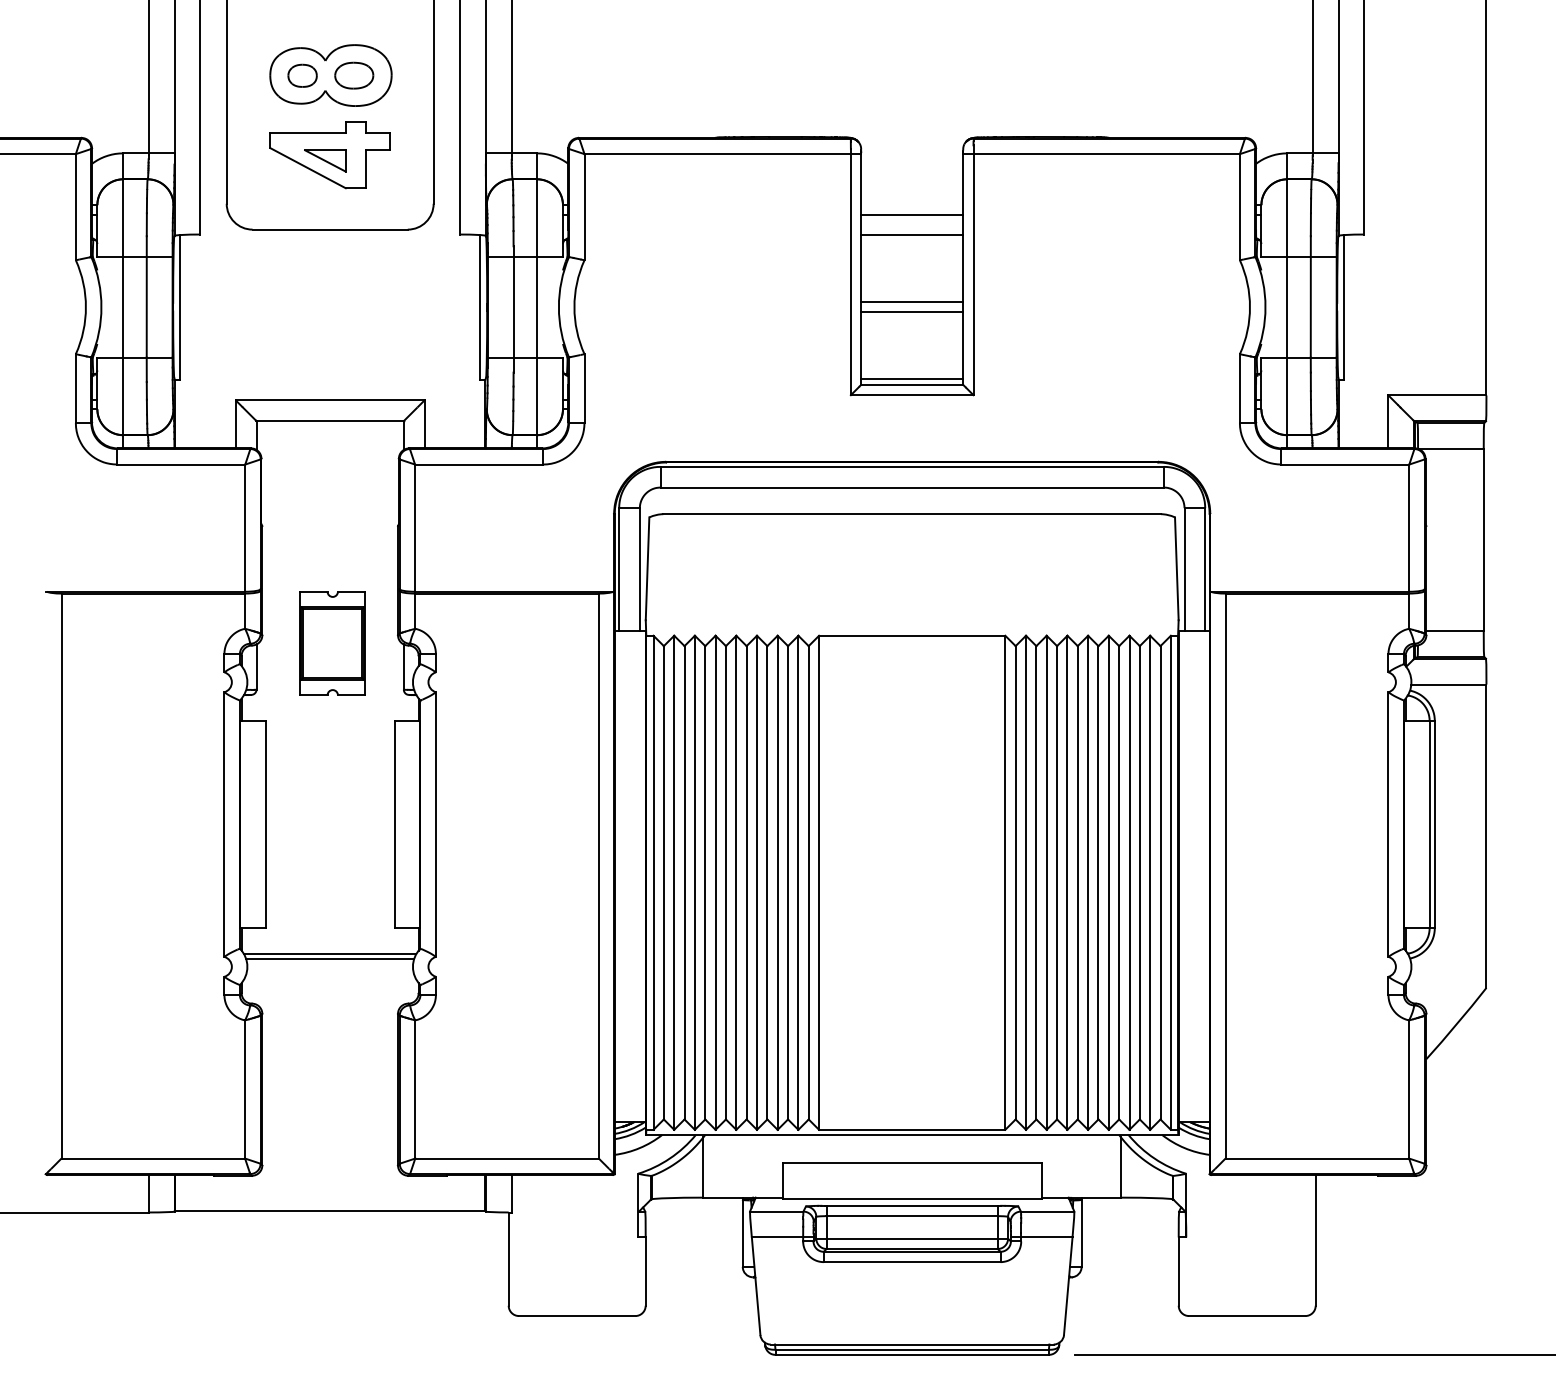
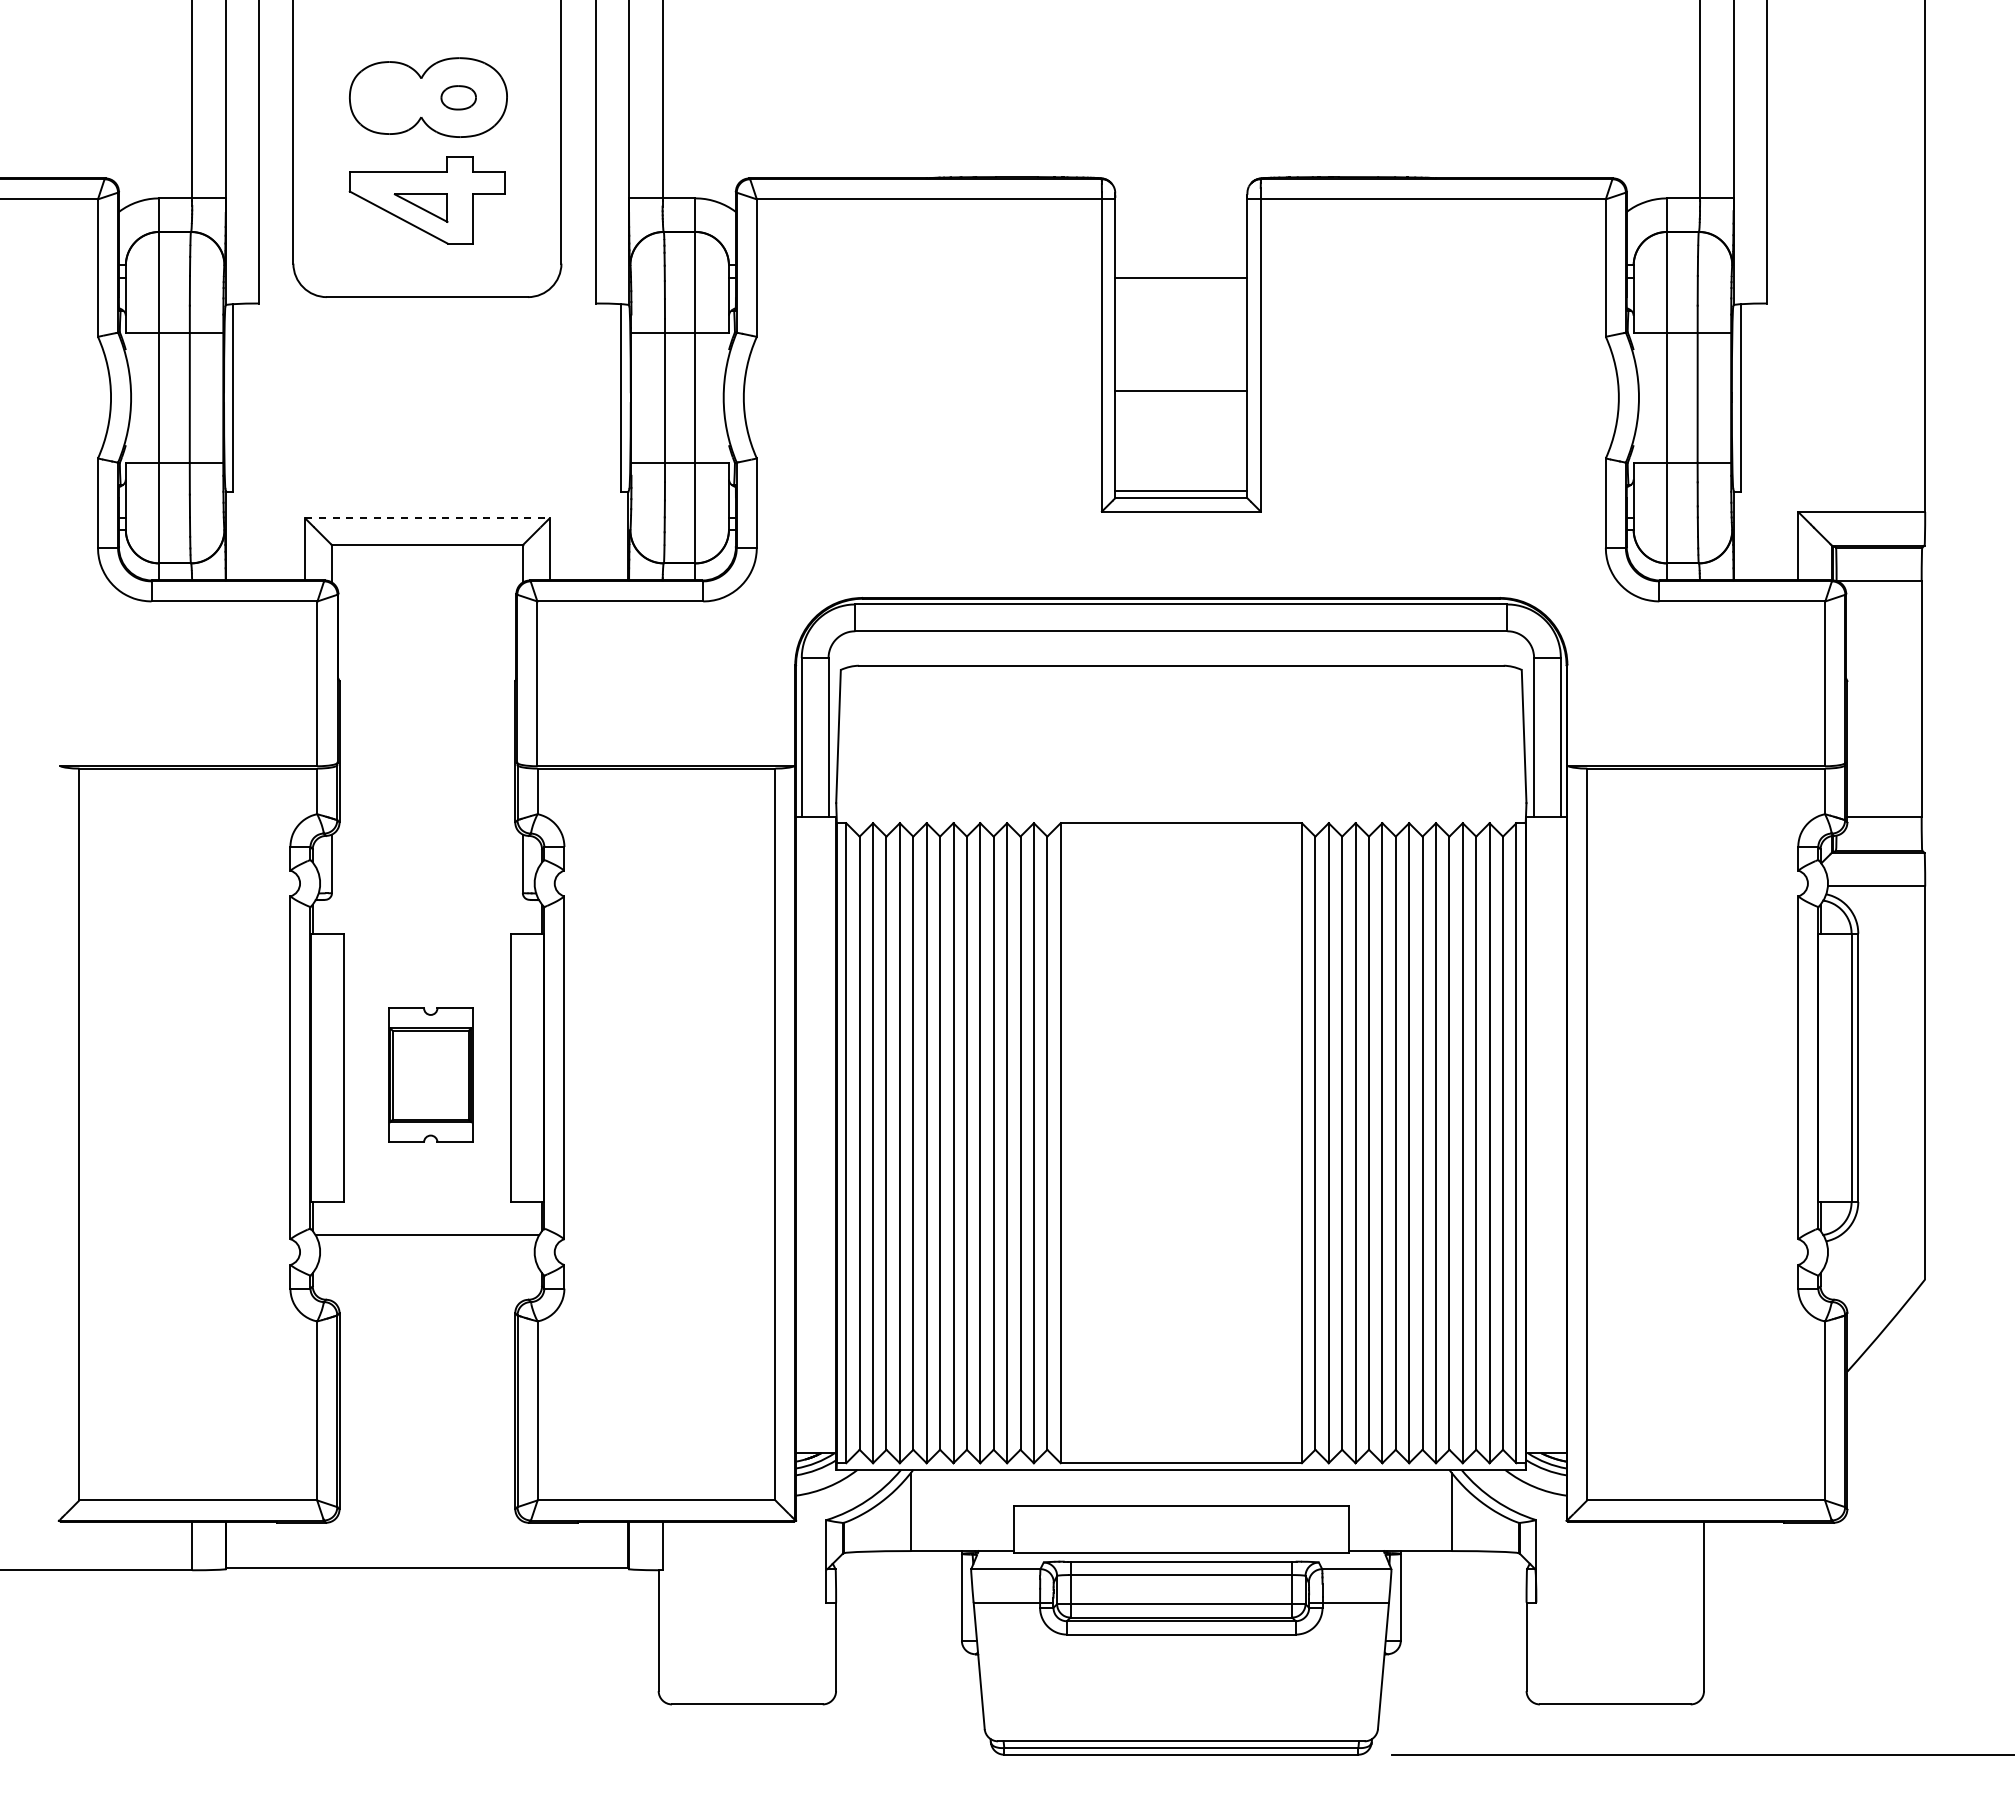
part: (302, 75) -> (391, 97), removed
part: (354, 75) -> (458, 97), size x0.7
line: (912, 235) -> (1181, 304), removed
line: (912, 312) -> (1181, 404), removed
line: (330, 400) -> (427, 518), solid -> dashed
part: (332, 642) -> (430, 1074), moved
line: (330, 959) -> (427, 1242), removed

